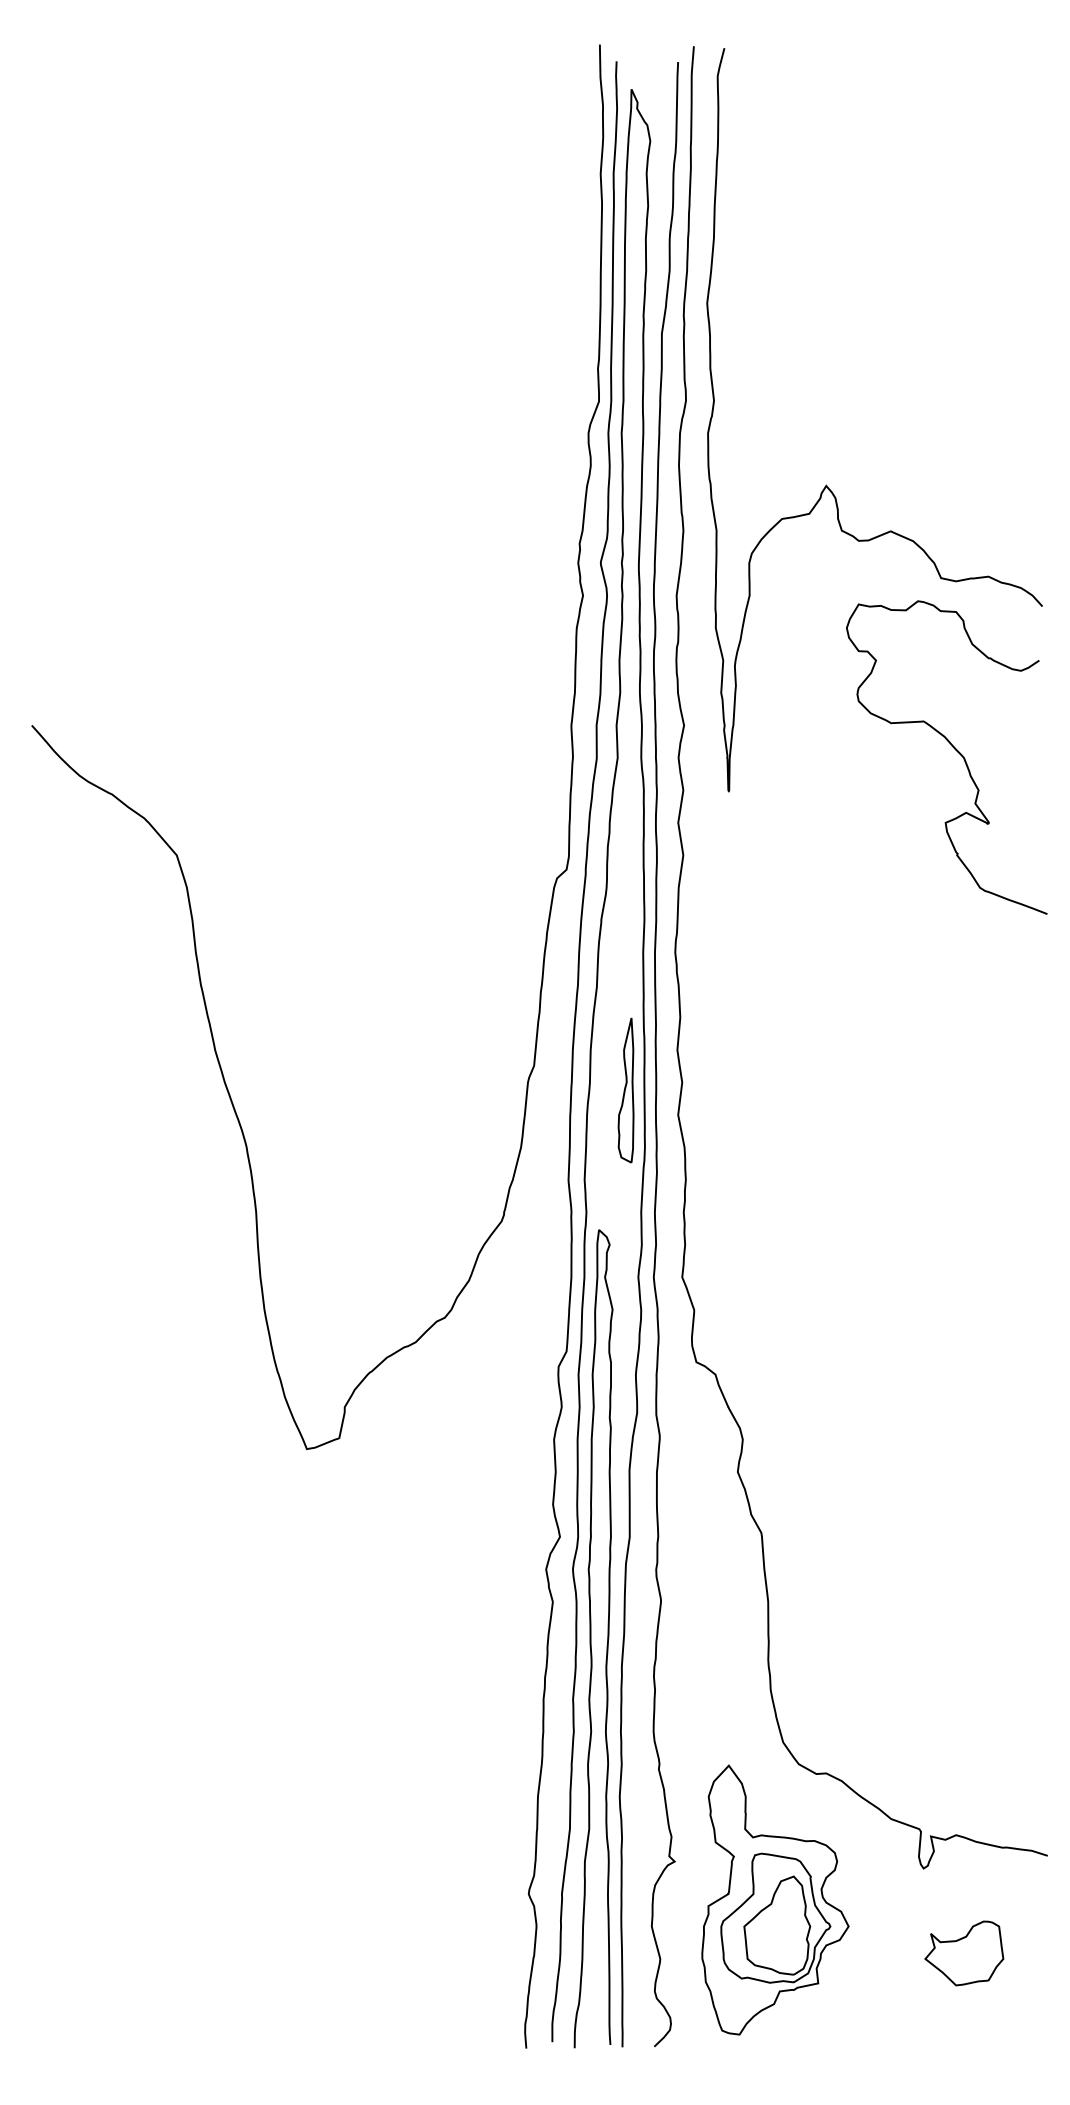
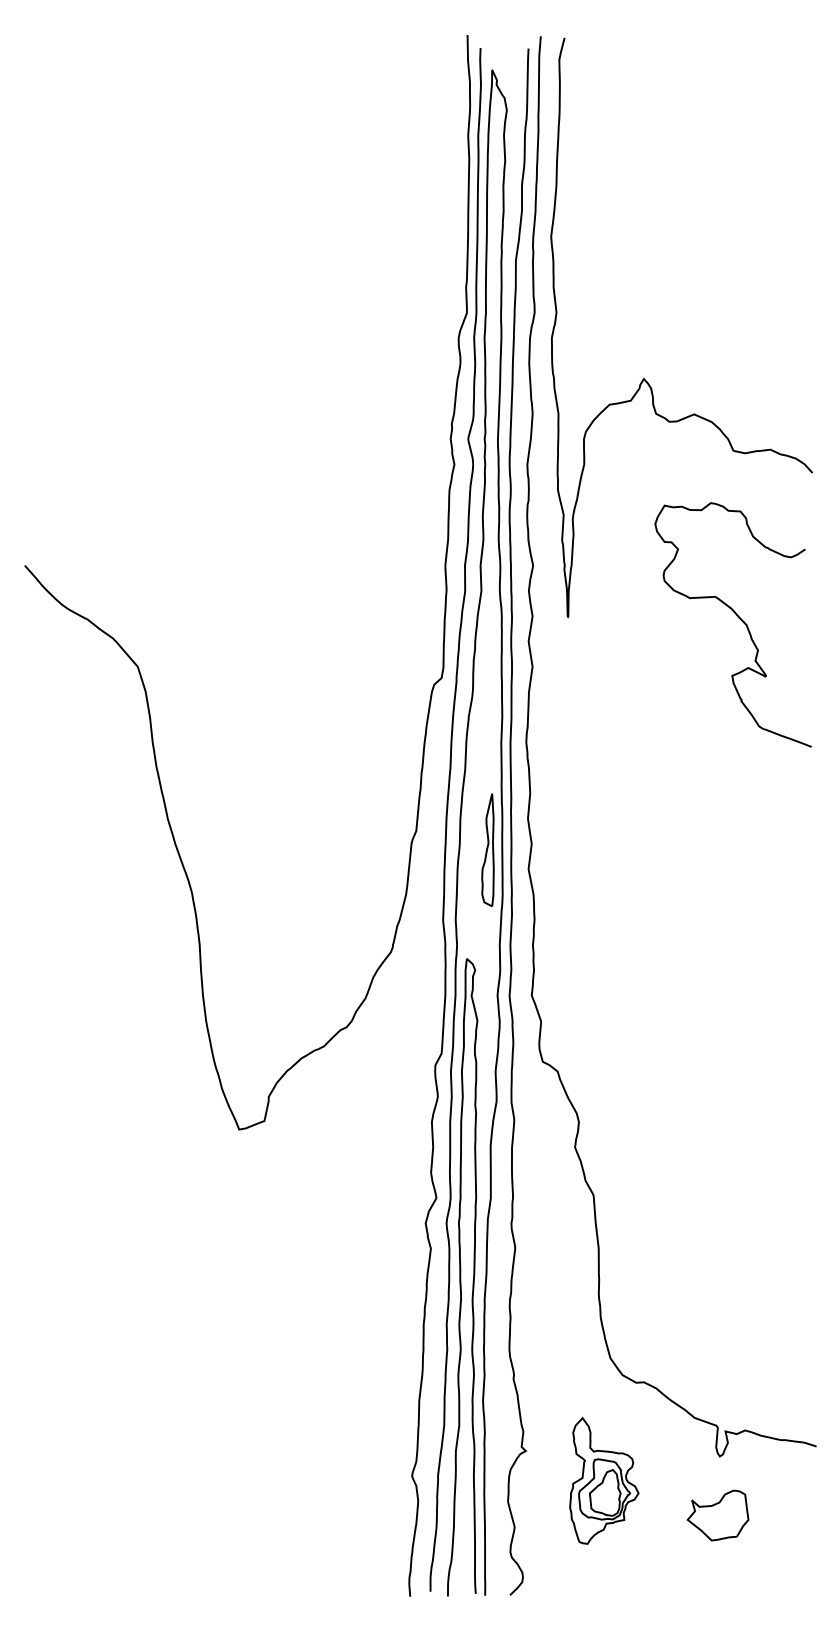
curve: (954, 749) -> (739, 618), moved
part: (775, 1899) -> (604, 1480), size x0.6
part: (964, 1953) -> (718, 1515), moved

